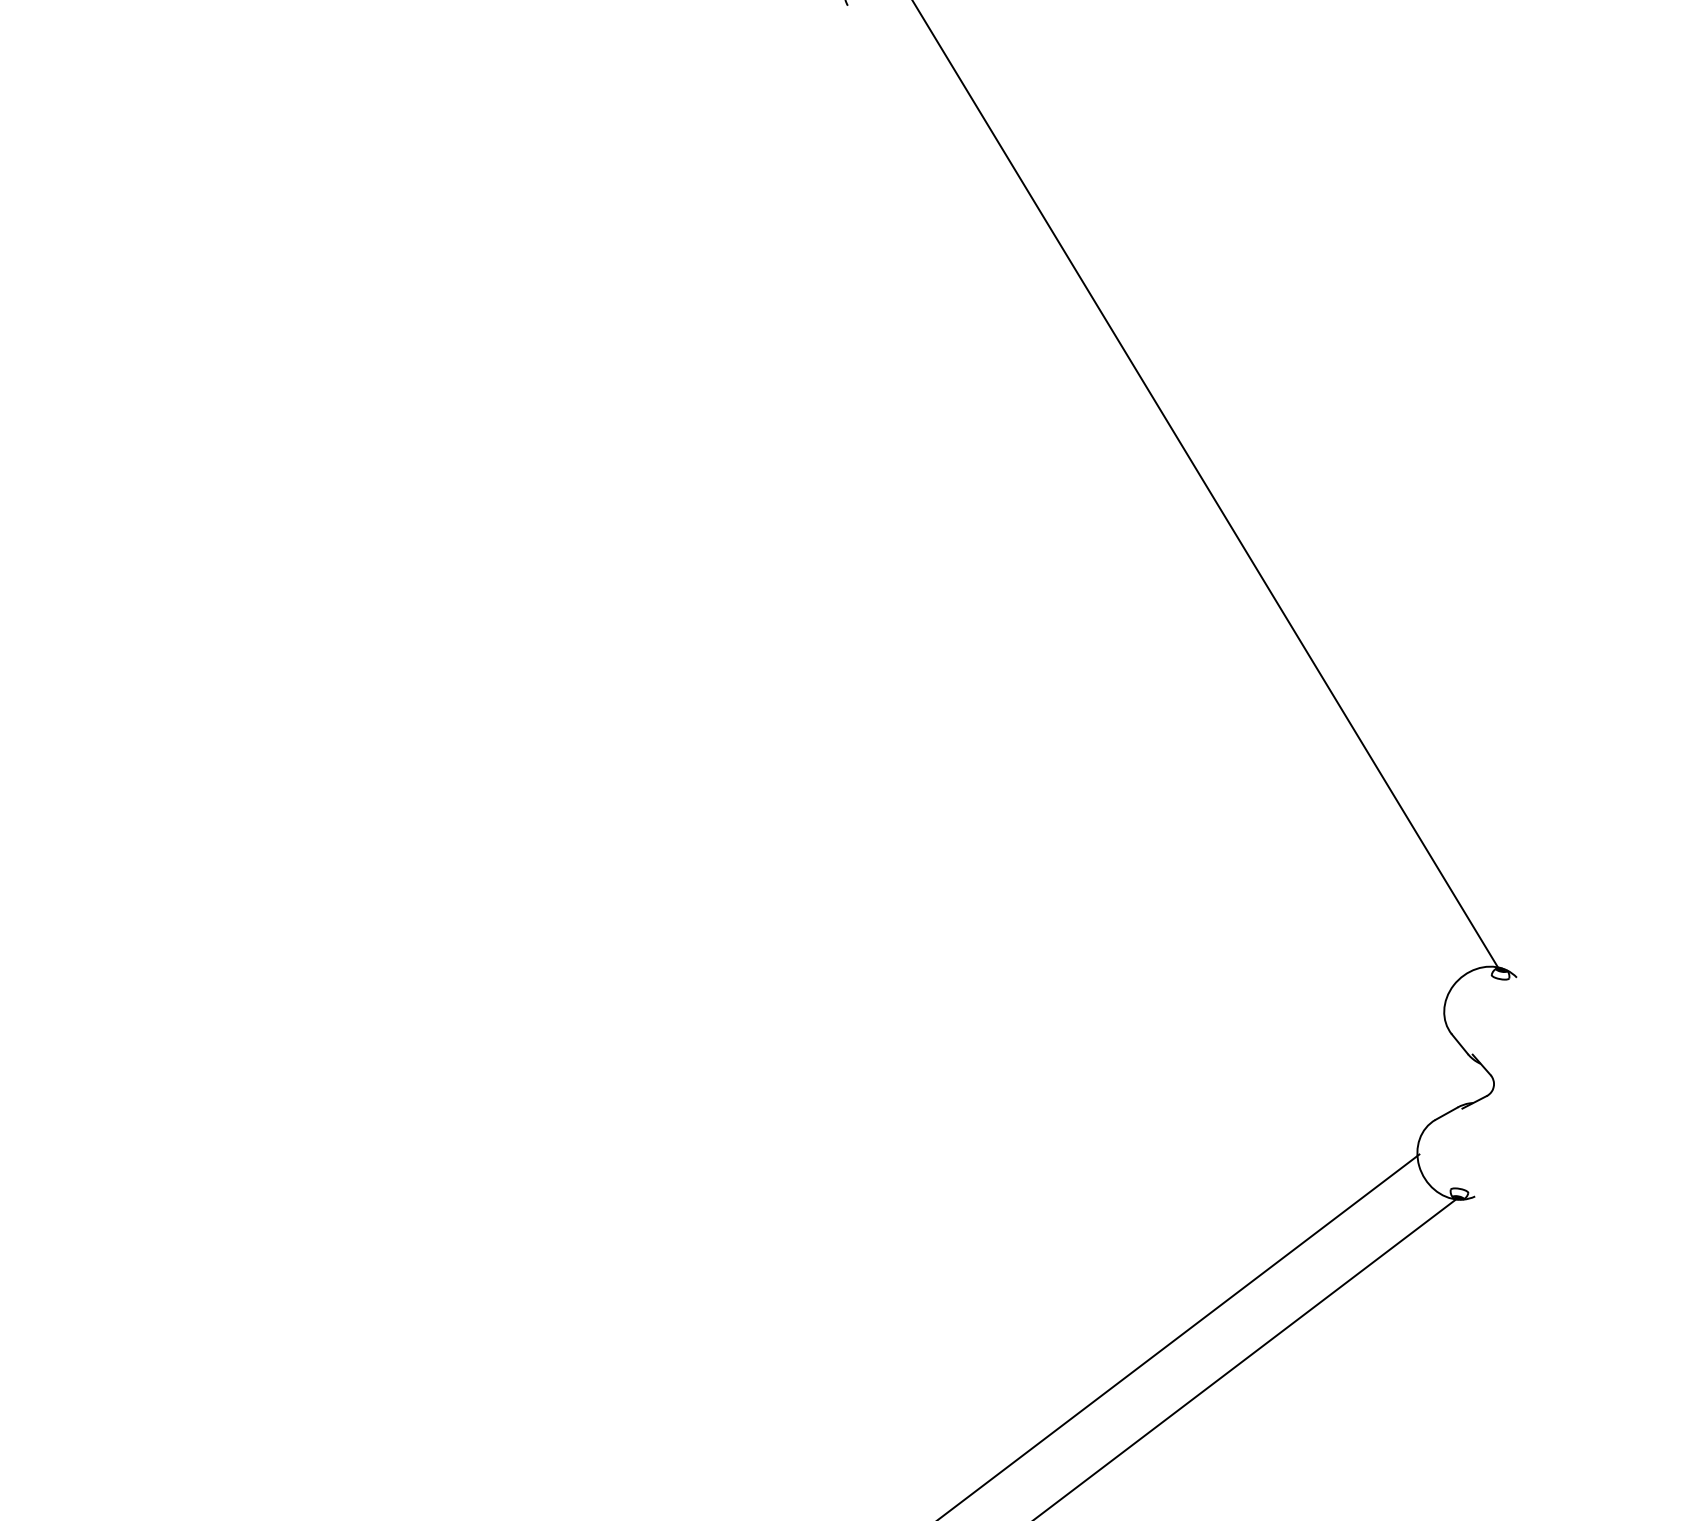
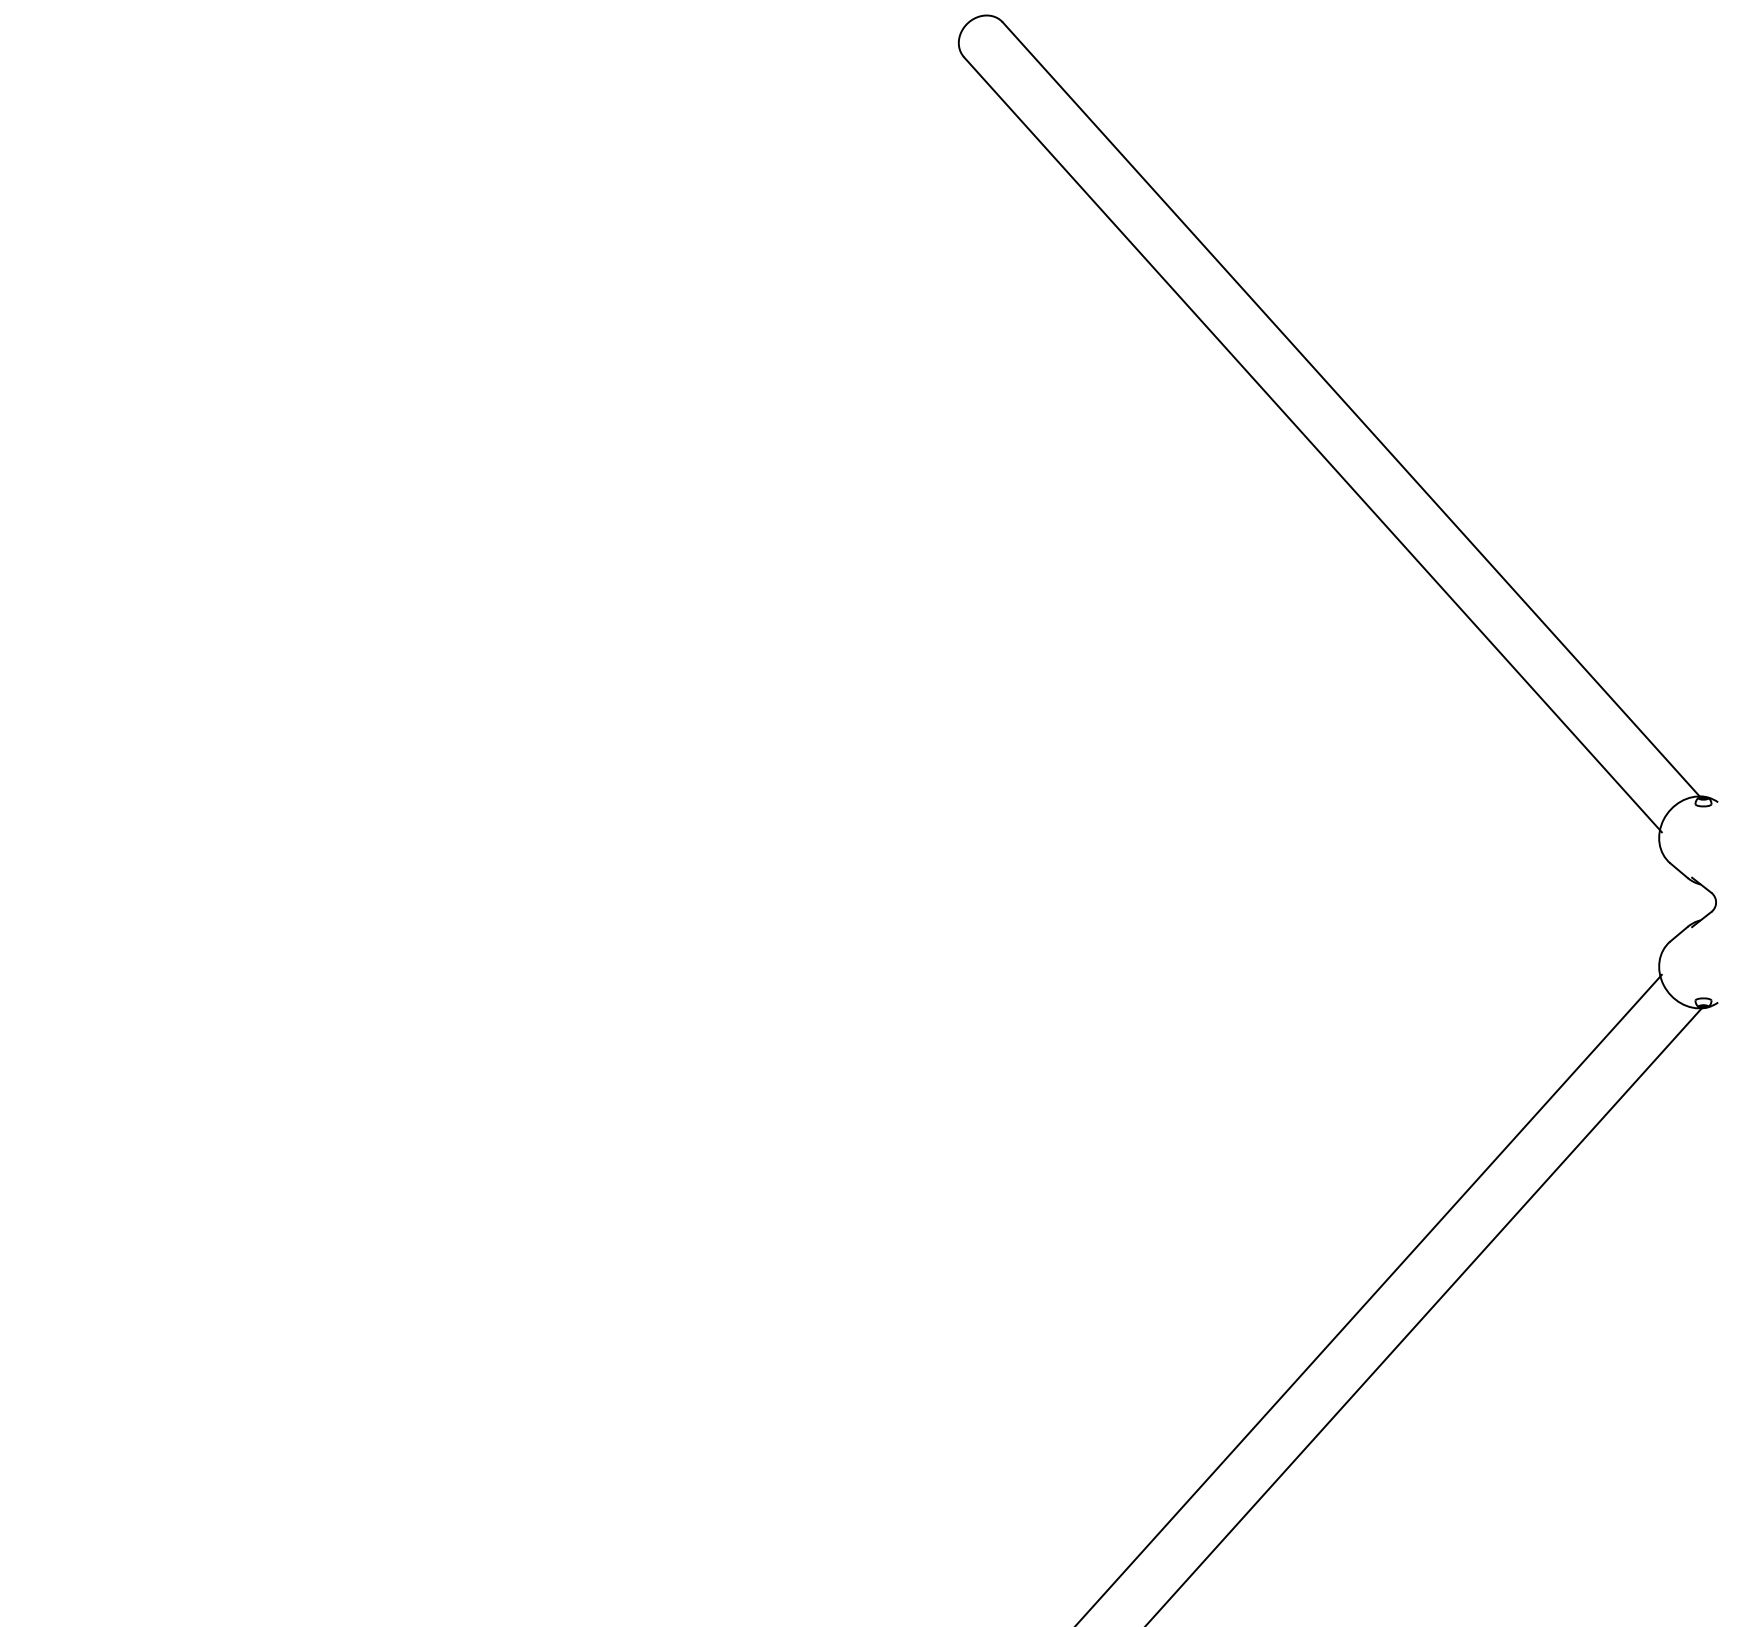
line: (1148, 501) -> (1312, 444), added

